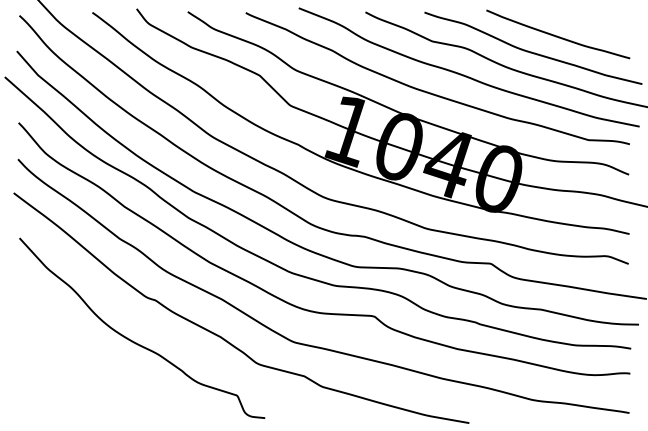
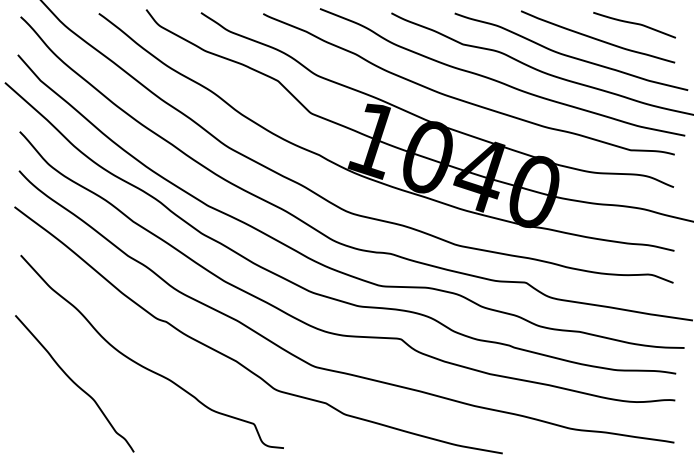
curve: (592, 22) -> (634, 24), added
curve: (69, 357) -> (74, 383), added

